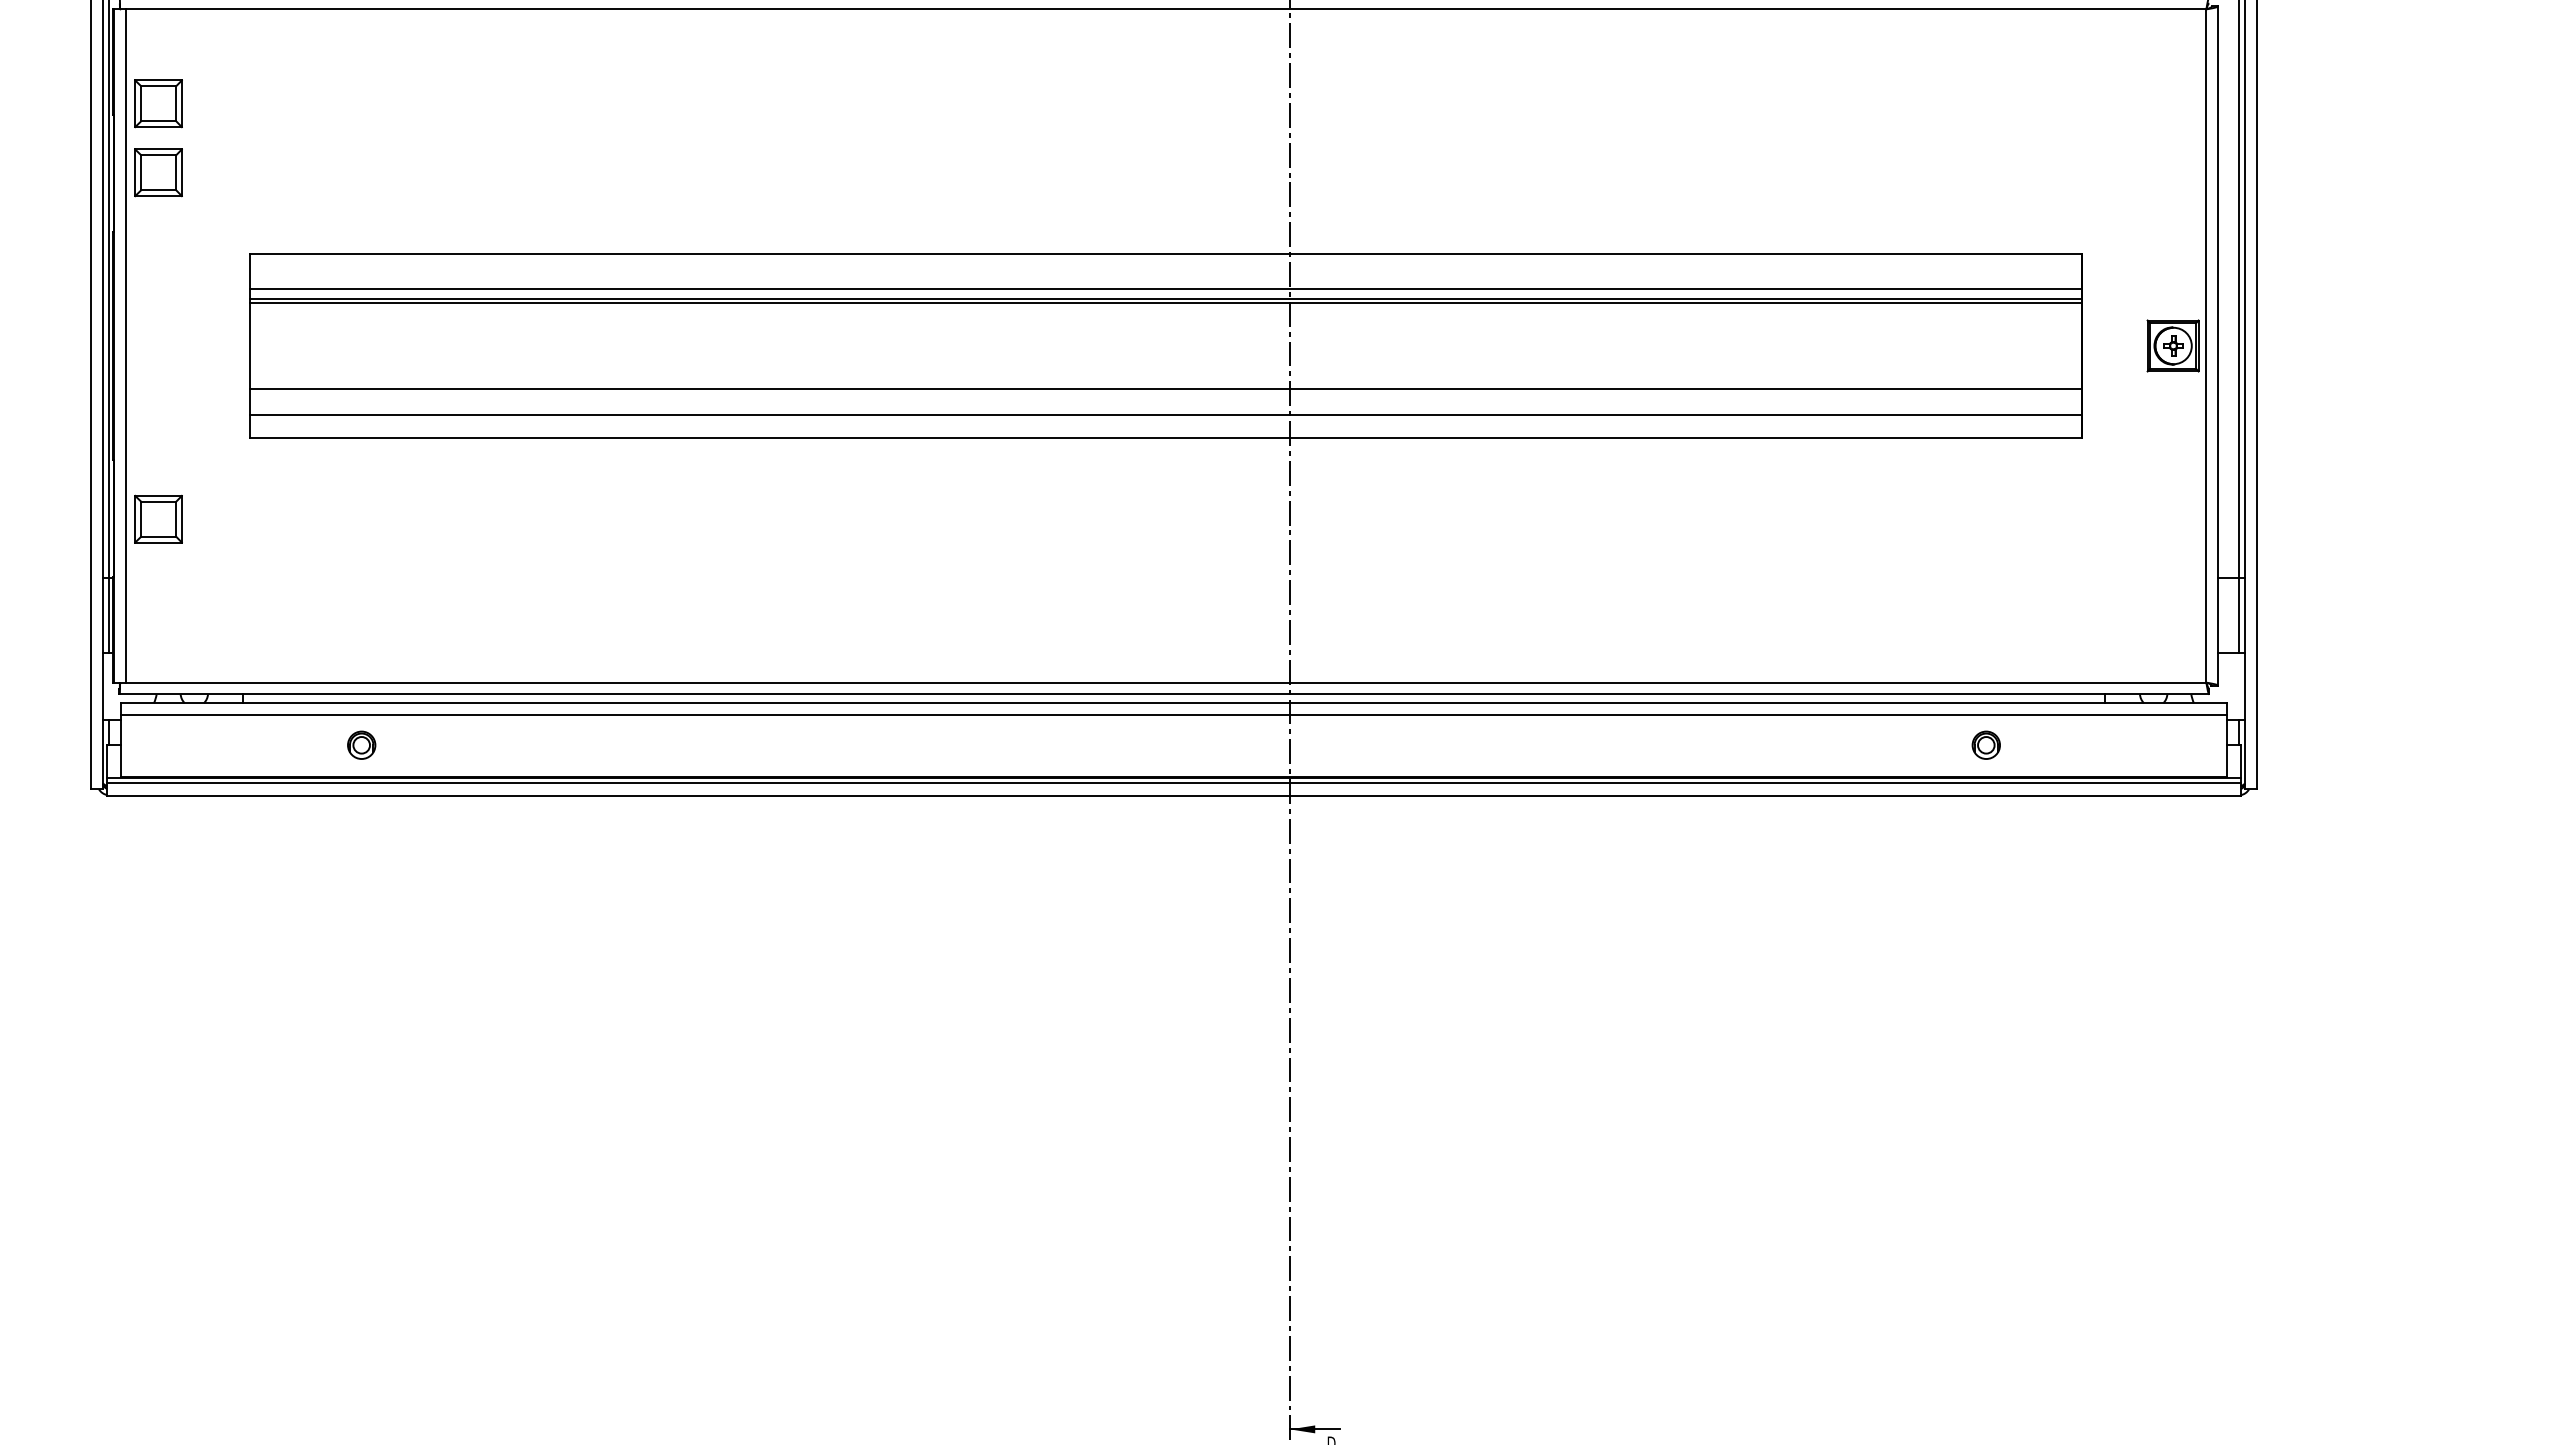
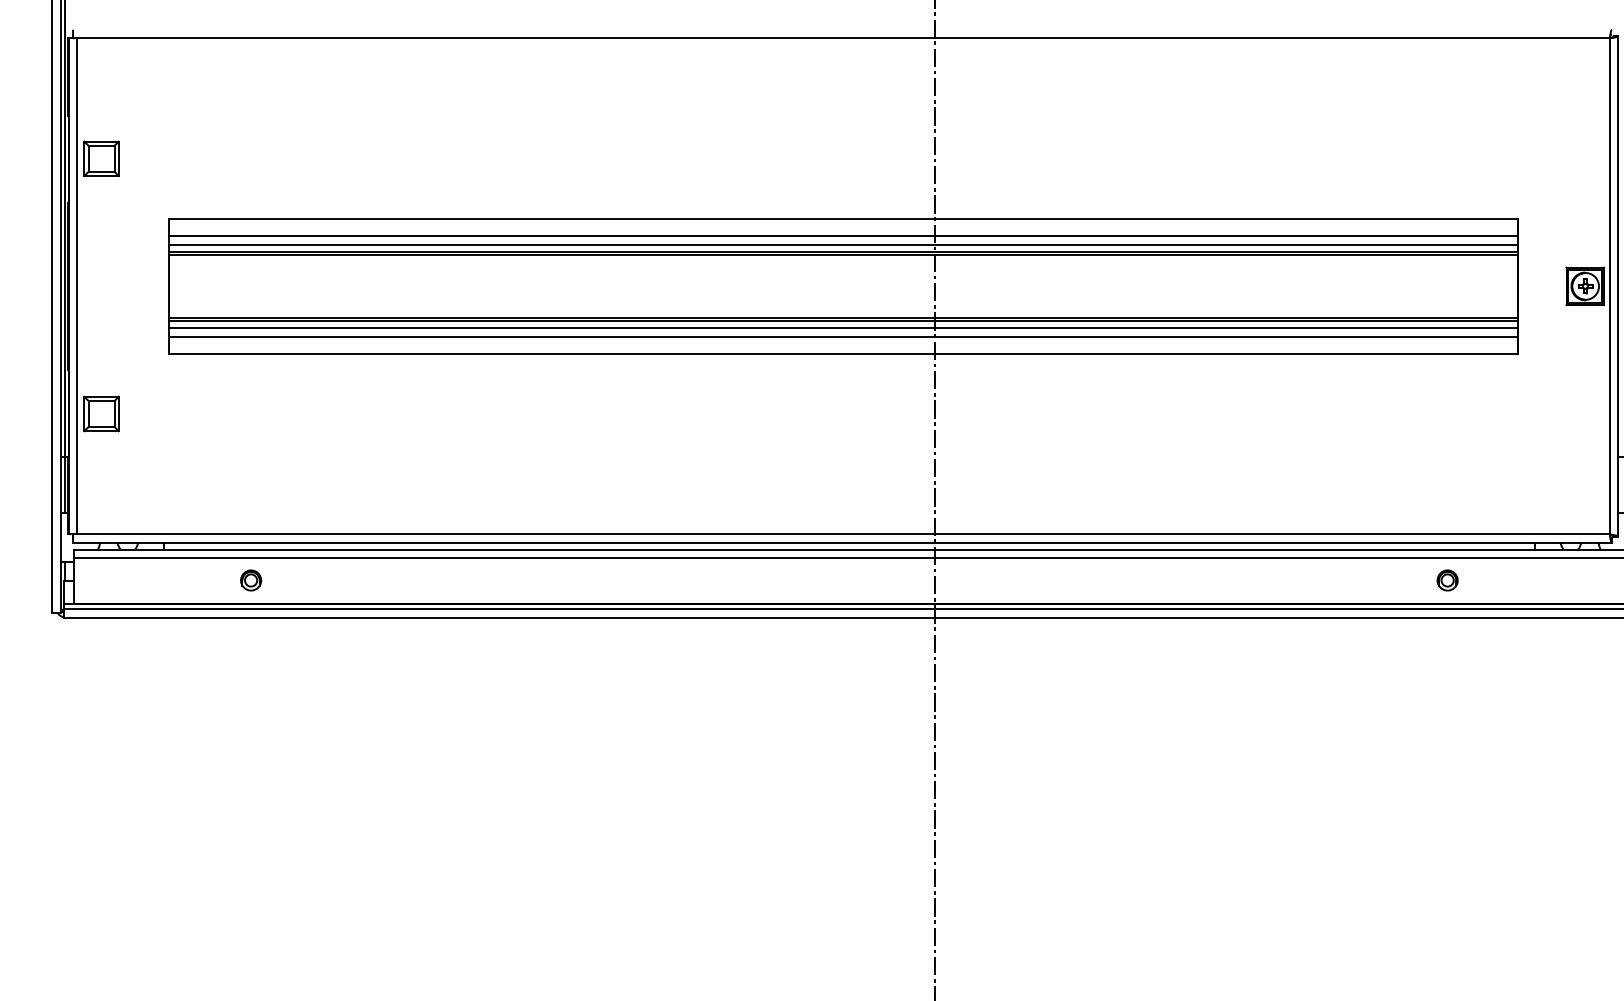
part: (158, 103) -> (101, 107), removed
line: (1166, 277) -> (843, 235), added
line: (1166, 392) -> (843, 320), added
line: (1166, 402) -> (843, 328), added

